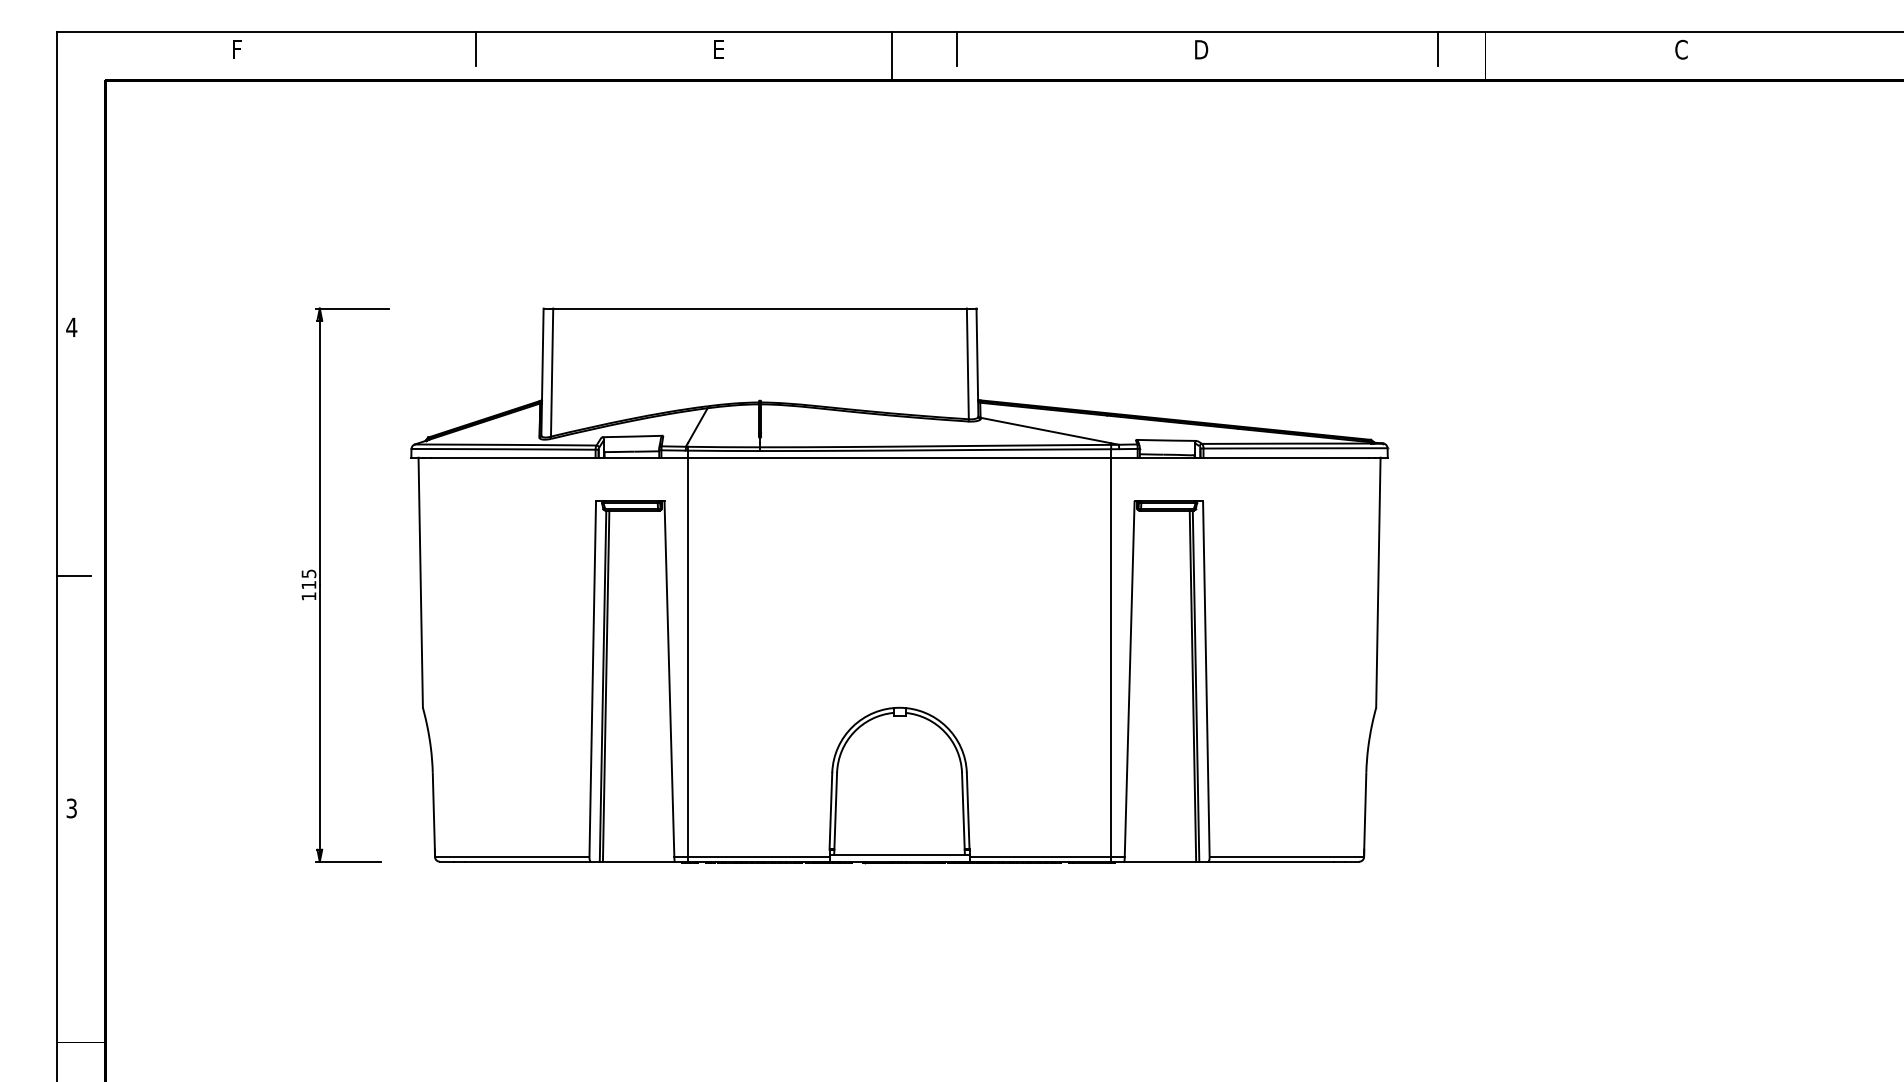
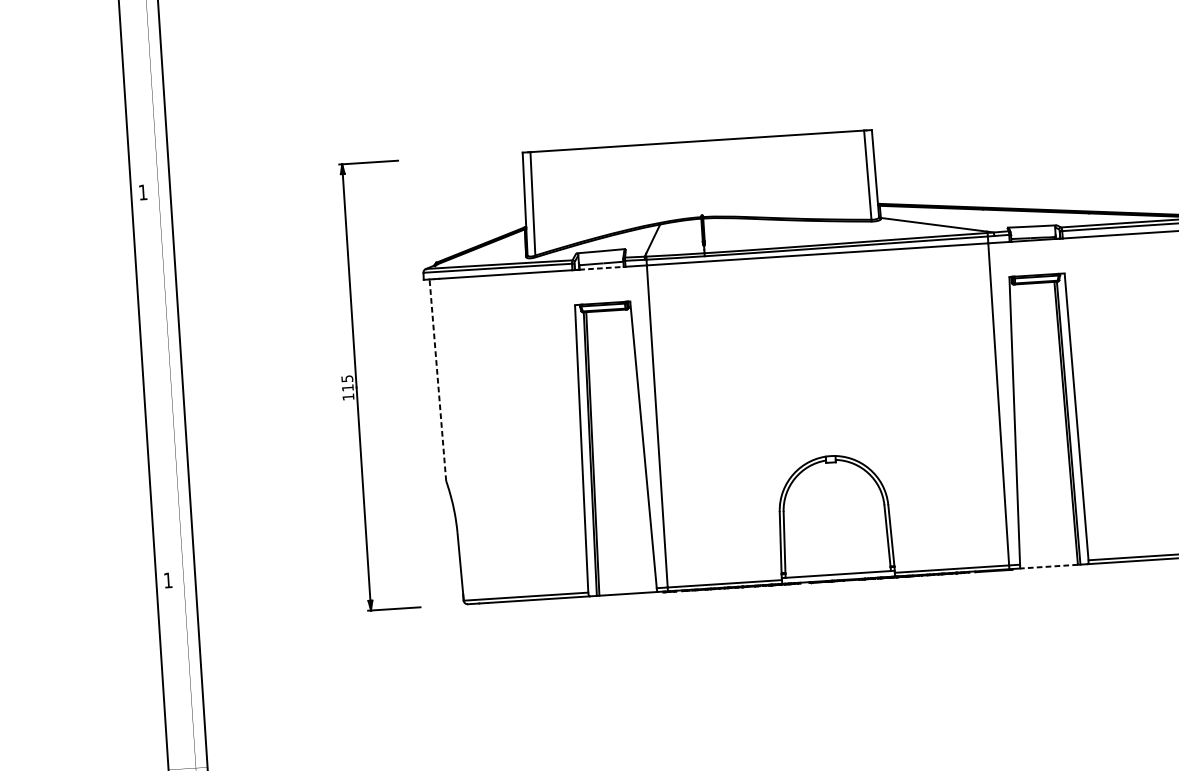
text: (71, 327) -> (142, 192), 4 -> 1
line: (631, 457) -> (601, 268), solid -> dashed
line: (73, 575) -> (157, 392), removed
line: (420, 582) -> (437, 380), solid -> dashed
text: (71, 808) -> (167, 580), 3 -> 1
line: (1160, 861) -> (1049, 566), solid -> dashed

